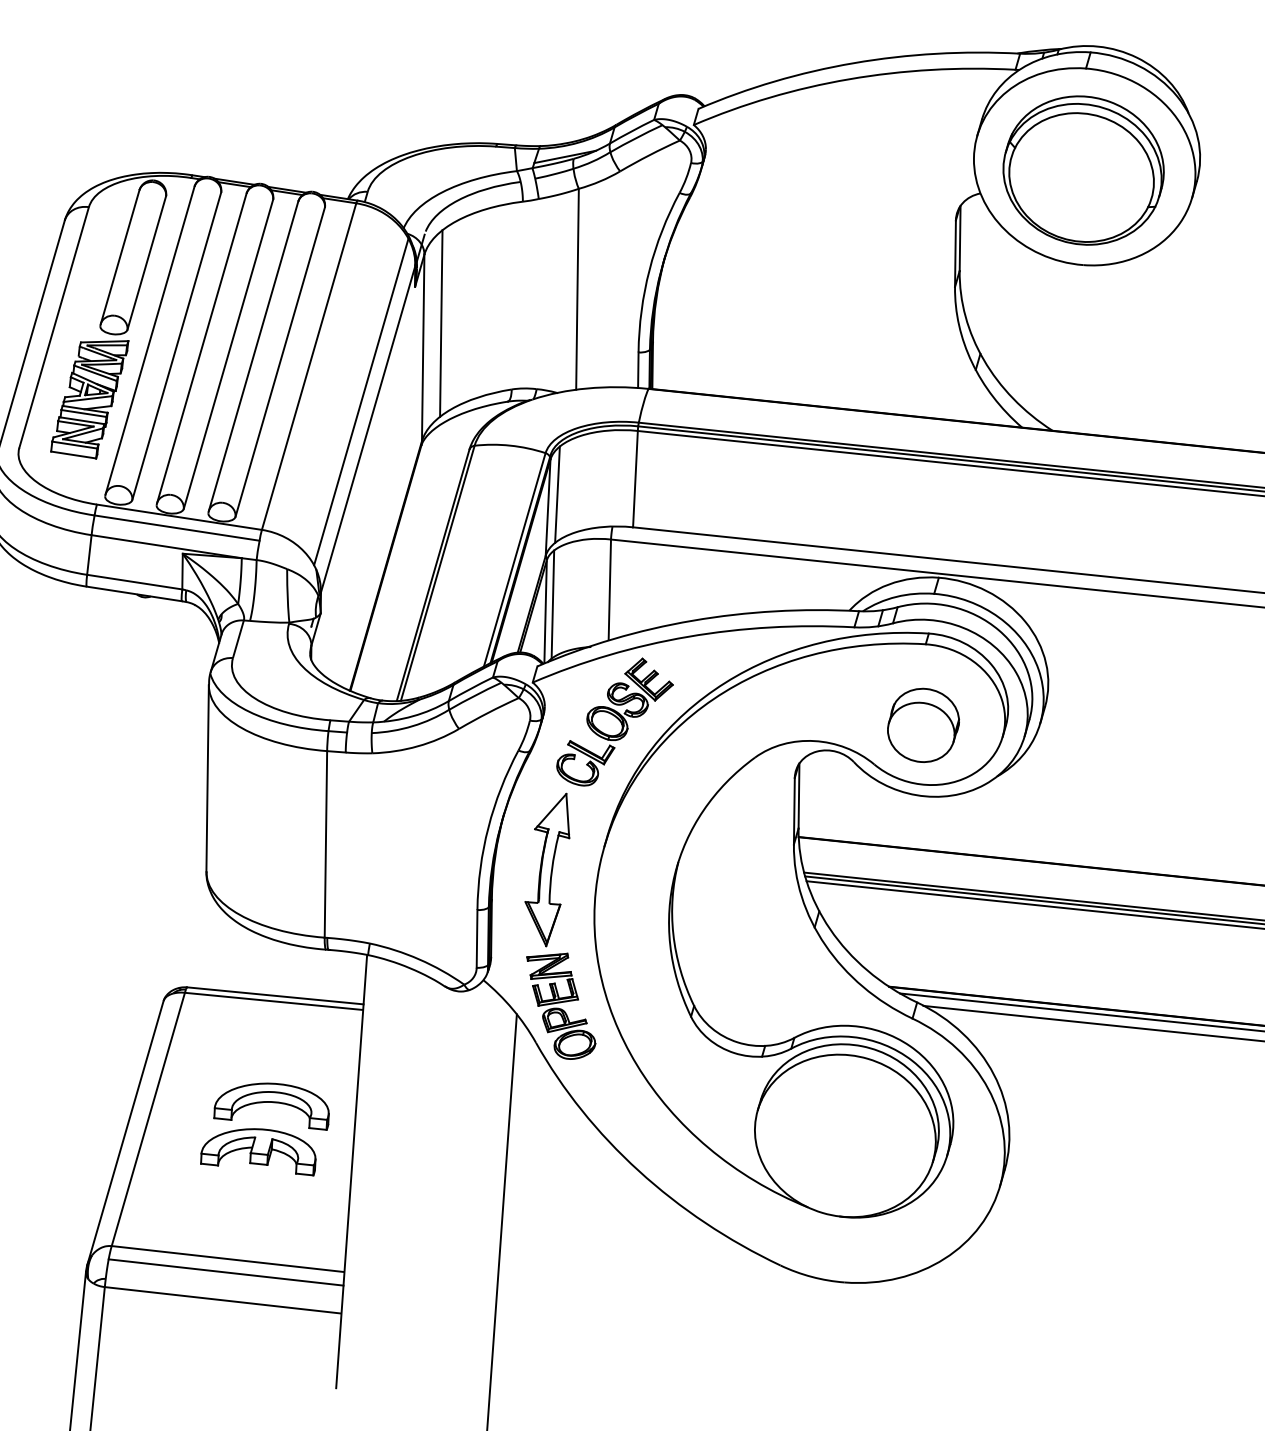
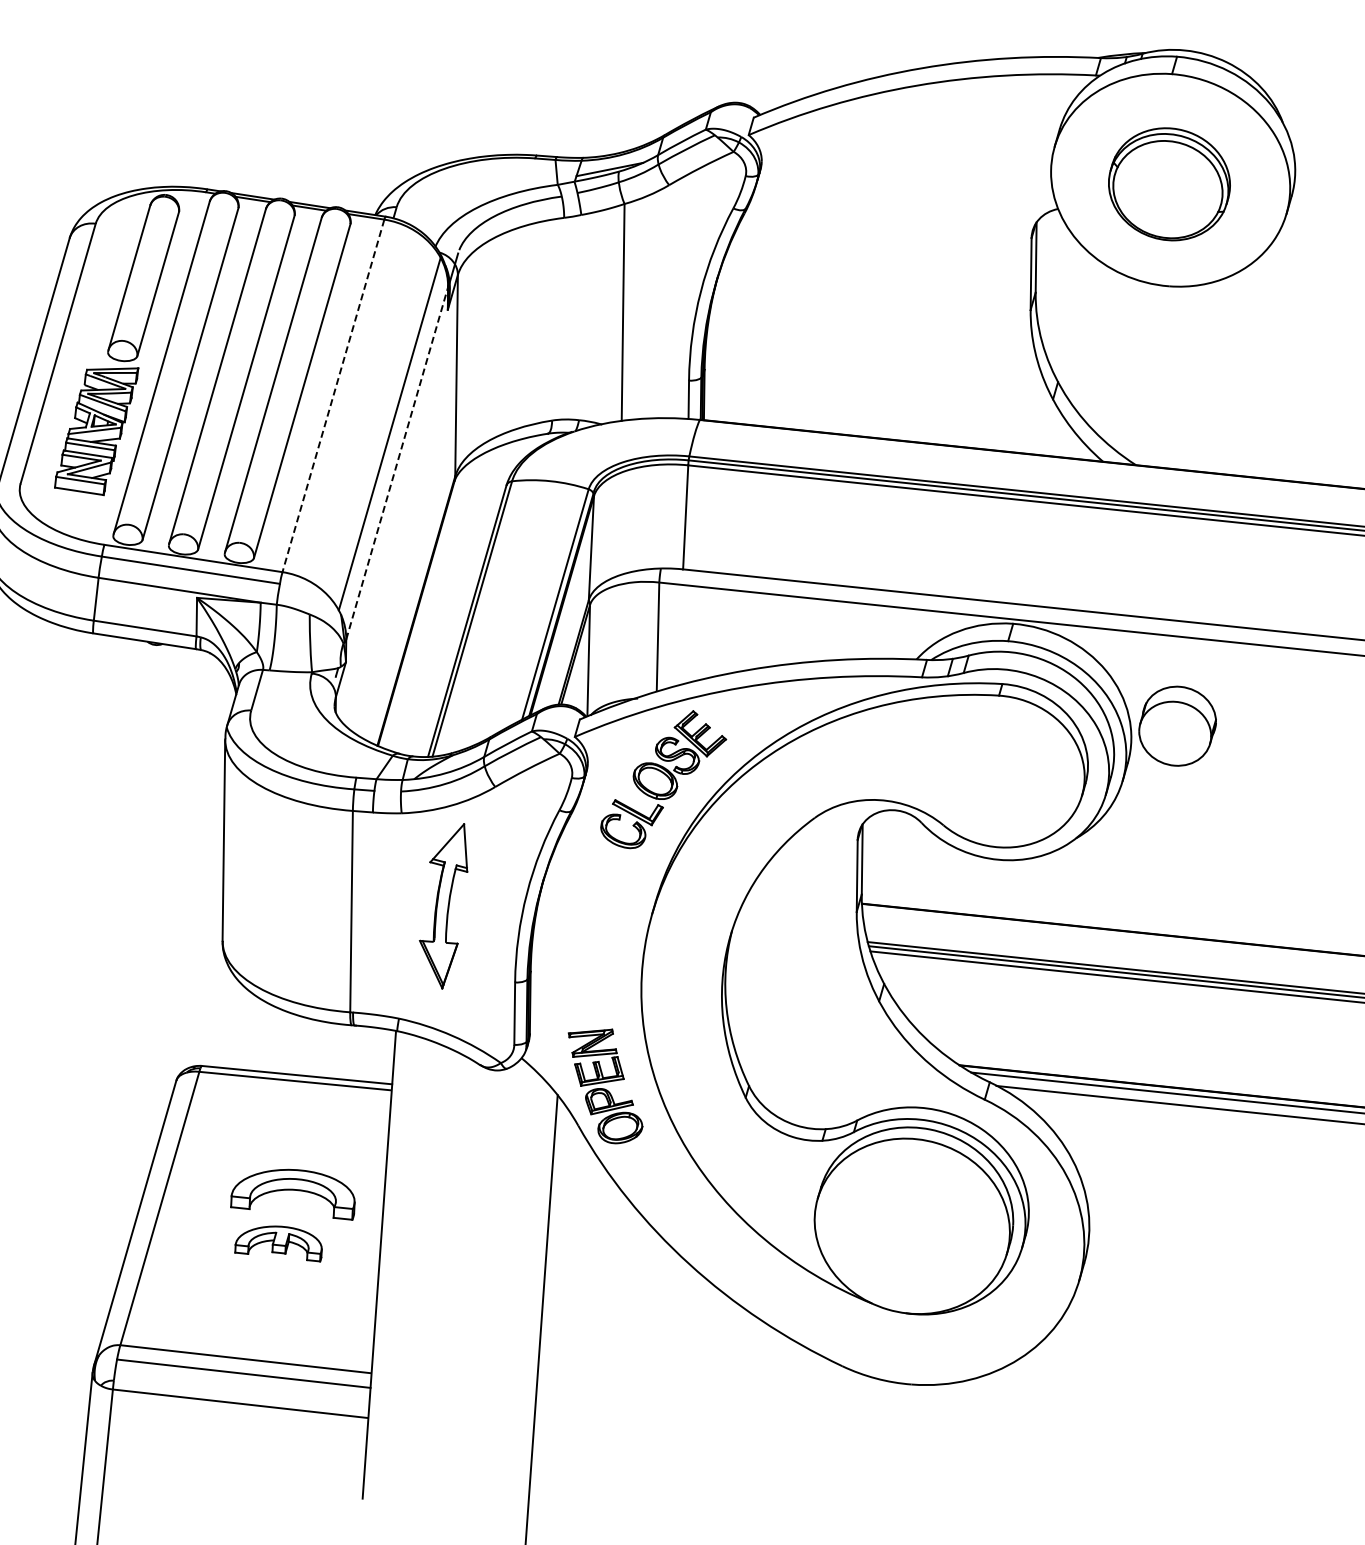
part: (1083, 170) -> (1169, 184), size x0.7
line: (440, 323) -> (475, 349), removed
line: (309, 367) -> (333, 396), solid -> dashed
line: (368, 428) -> (397, 462), solid -> dashed
line: (557, 495) -> (601, 534), removed
line: (552, 604) -> (596, 652), removed
part: (923, 724) -> (1177, 725), moved
part: (547, 870) -> (443, 906), moved
part: (258, 1151) -> (278, 1243), size x0.7

